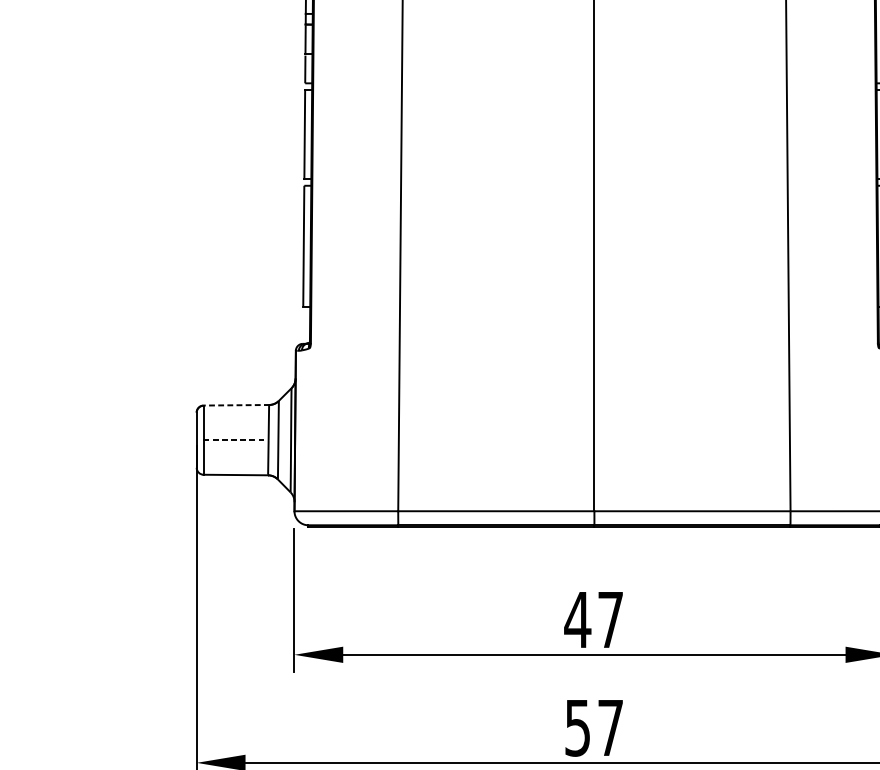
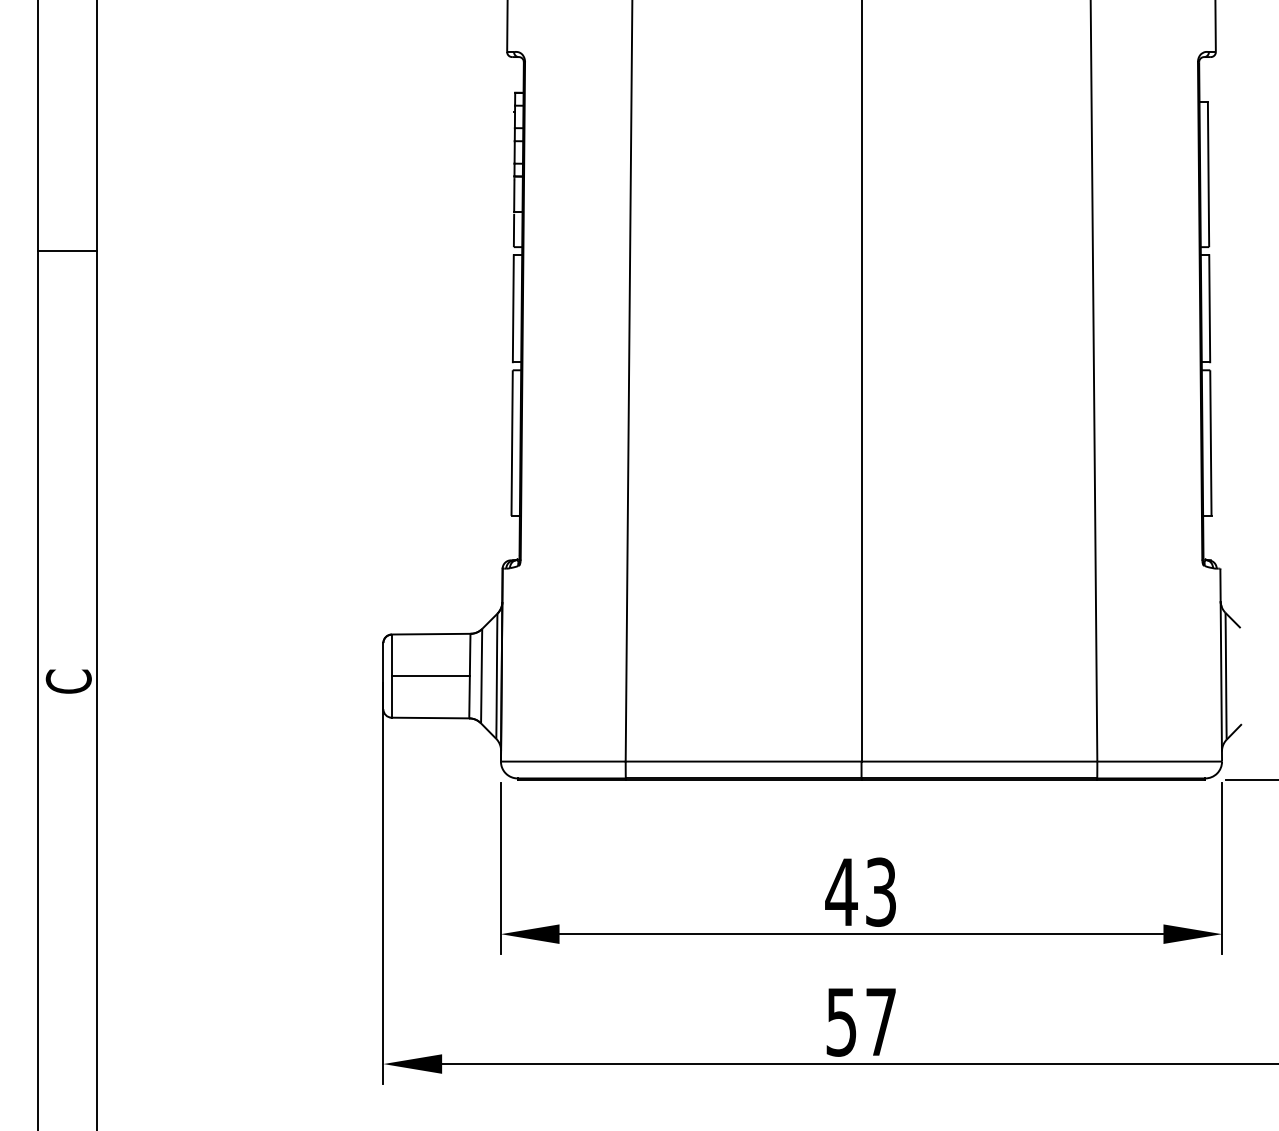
line: (236, 405) -> (431, 634), dashed -> solid
line: (236, 440) -> (431, 676), dashed -> solid
text: (610, 619) -> (880, 891), 47 -> 43

